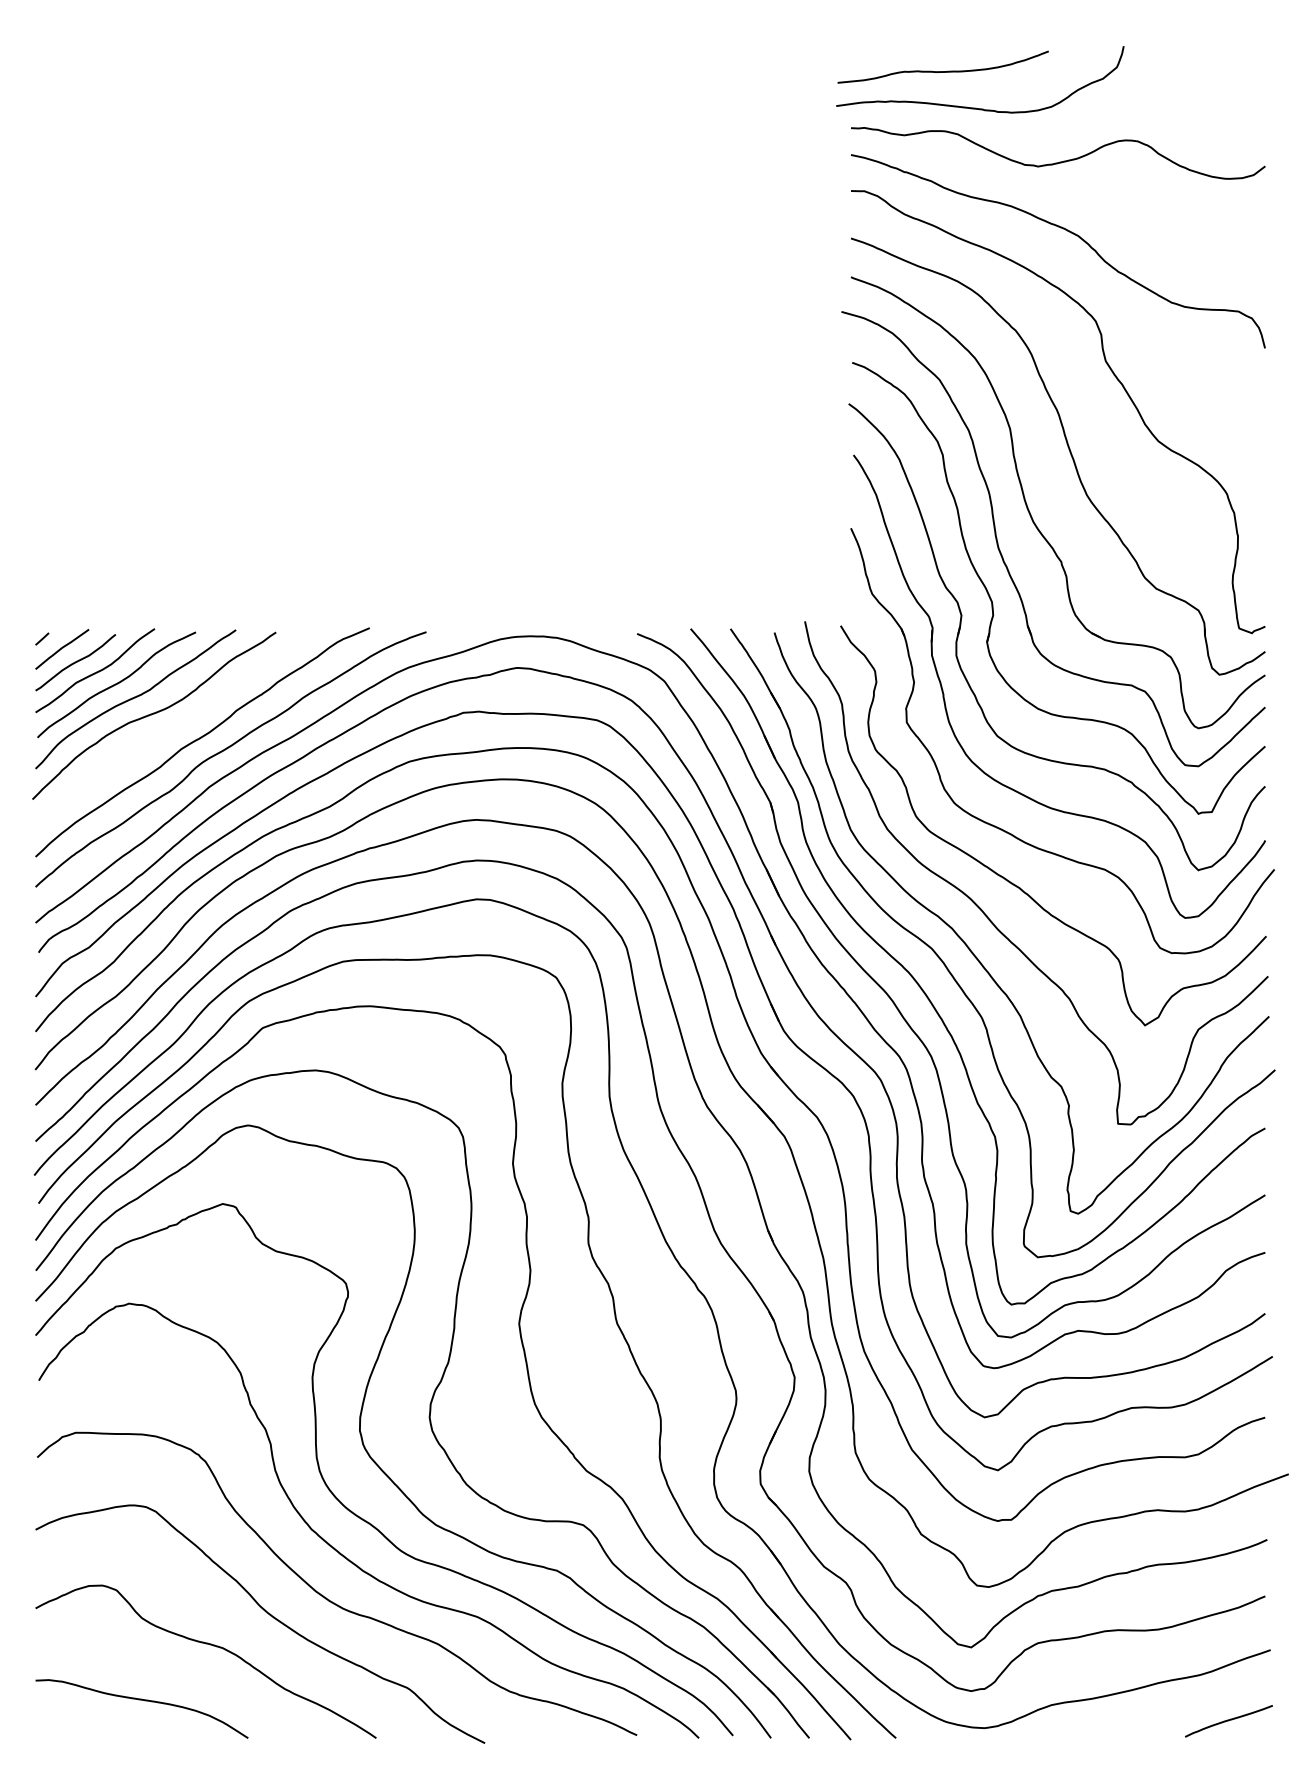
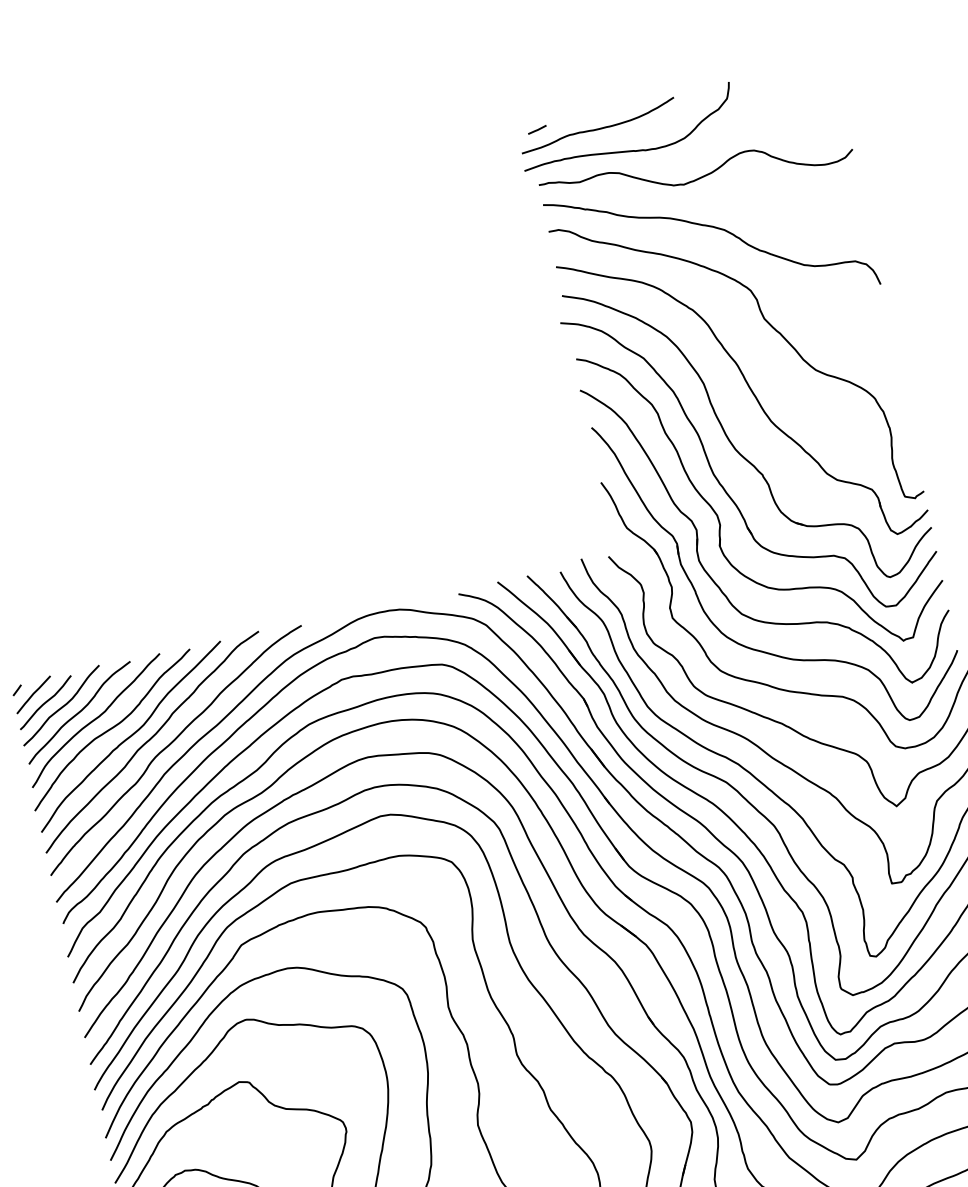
line: (863, 56) -> (537, 130), added
curve: (175, 729) -> (130, 736), added

